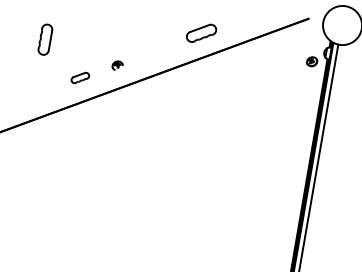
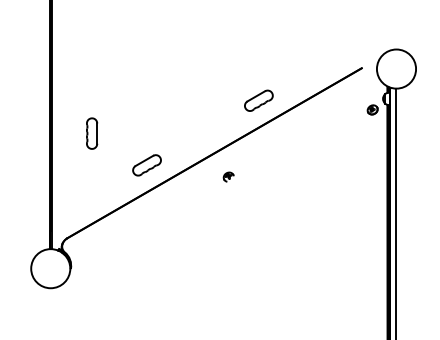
part: (45, 39) -> (92, 133), moved
part: (117, 65) -> (228, 176), moved
part: (79, 77) -> (146, 165), size x1.67

